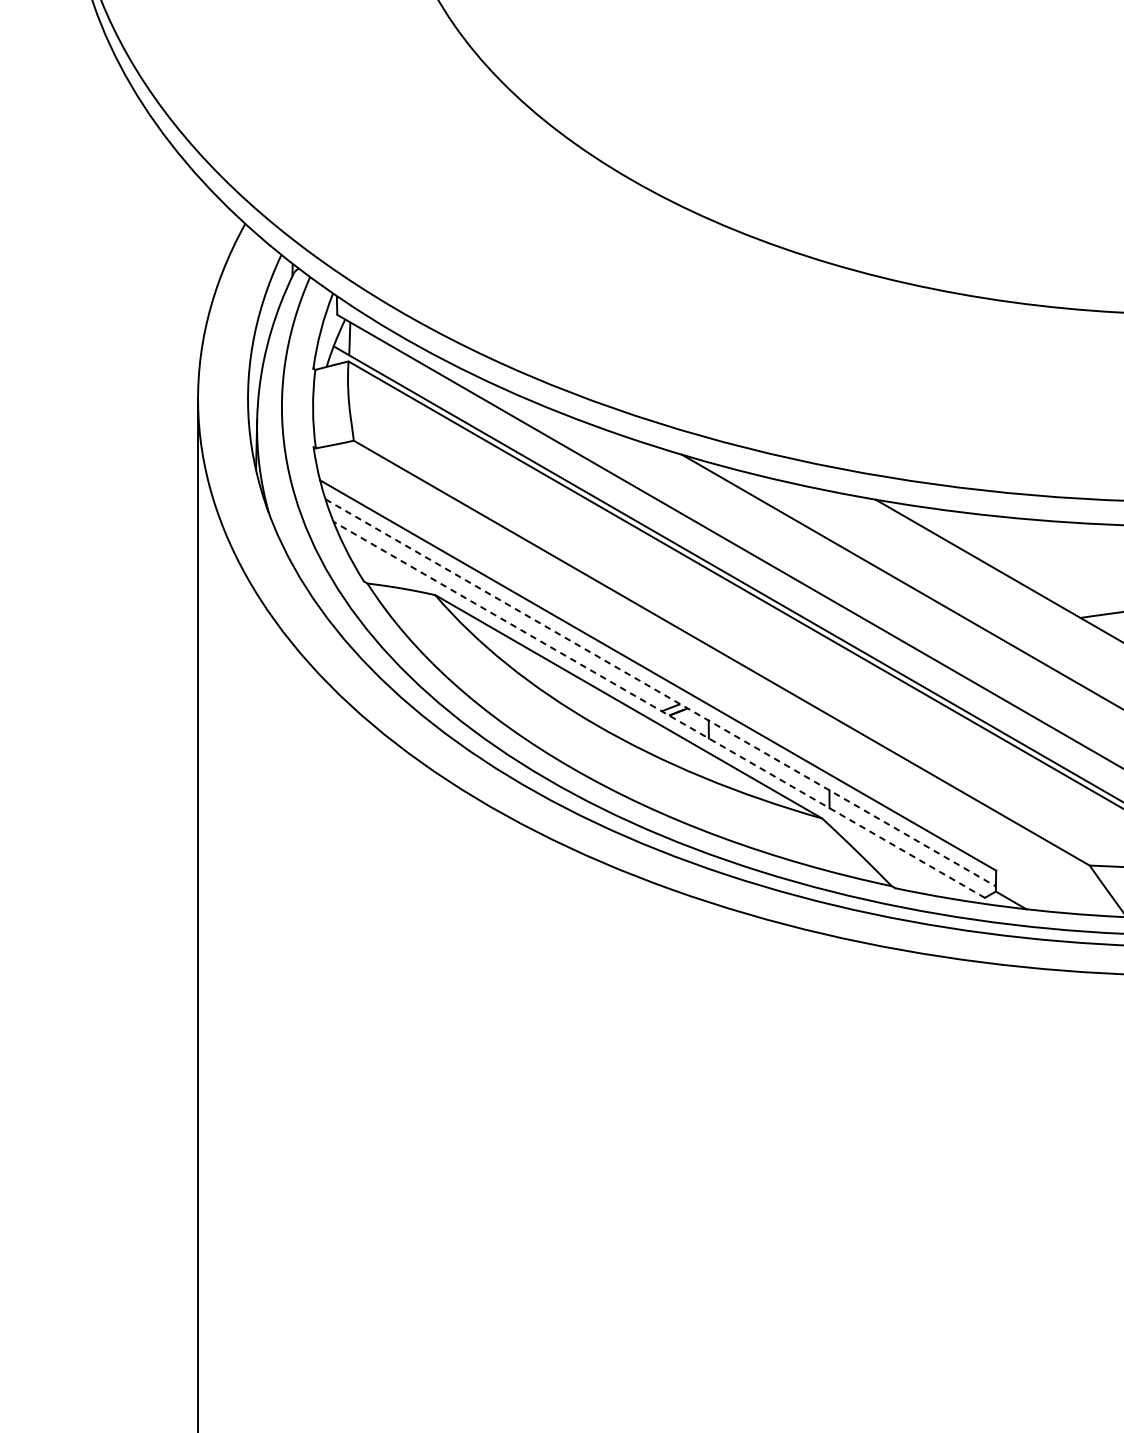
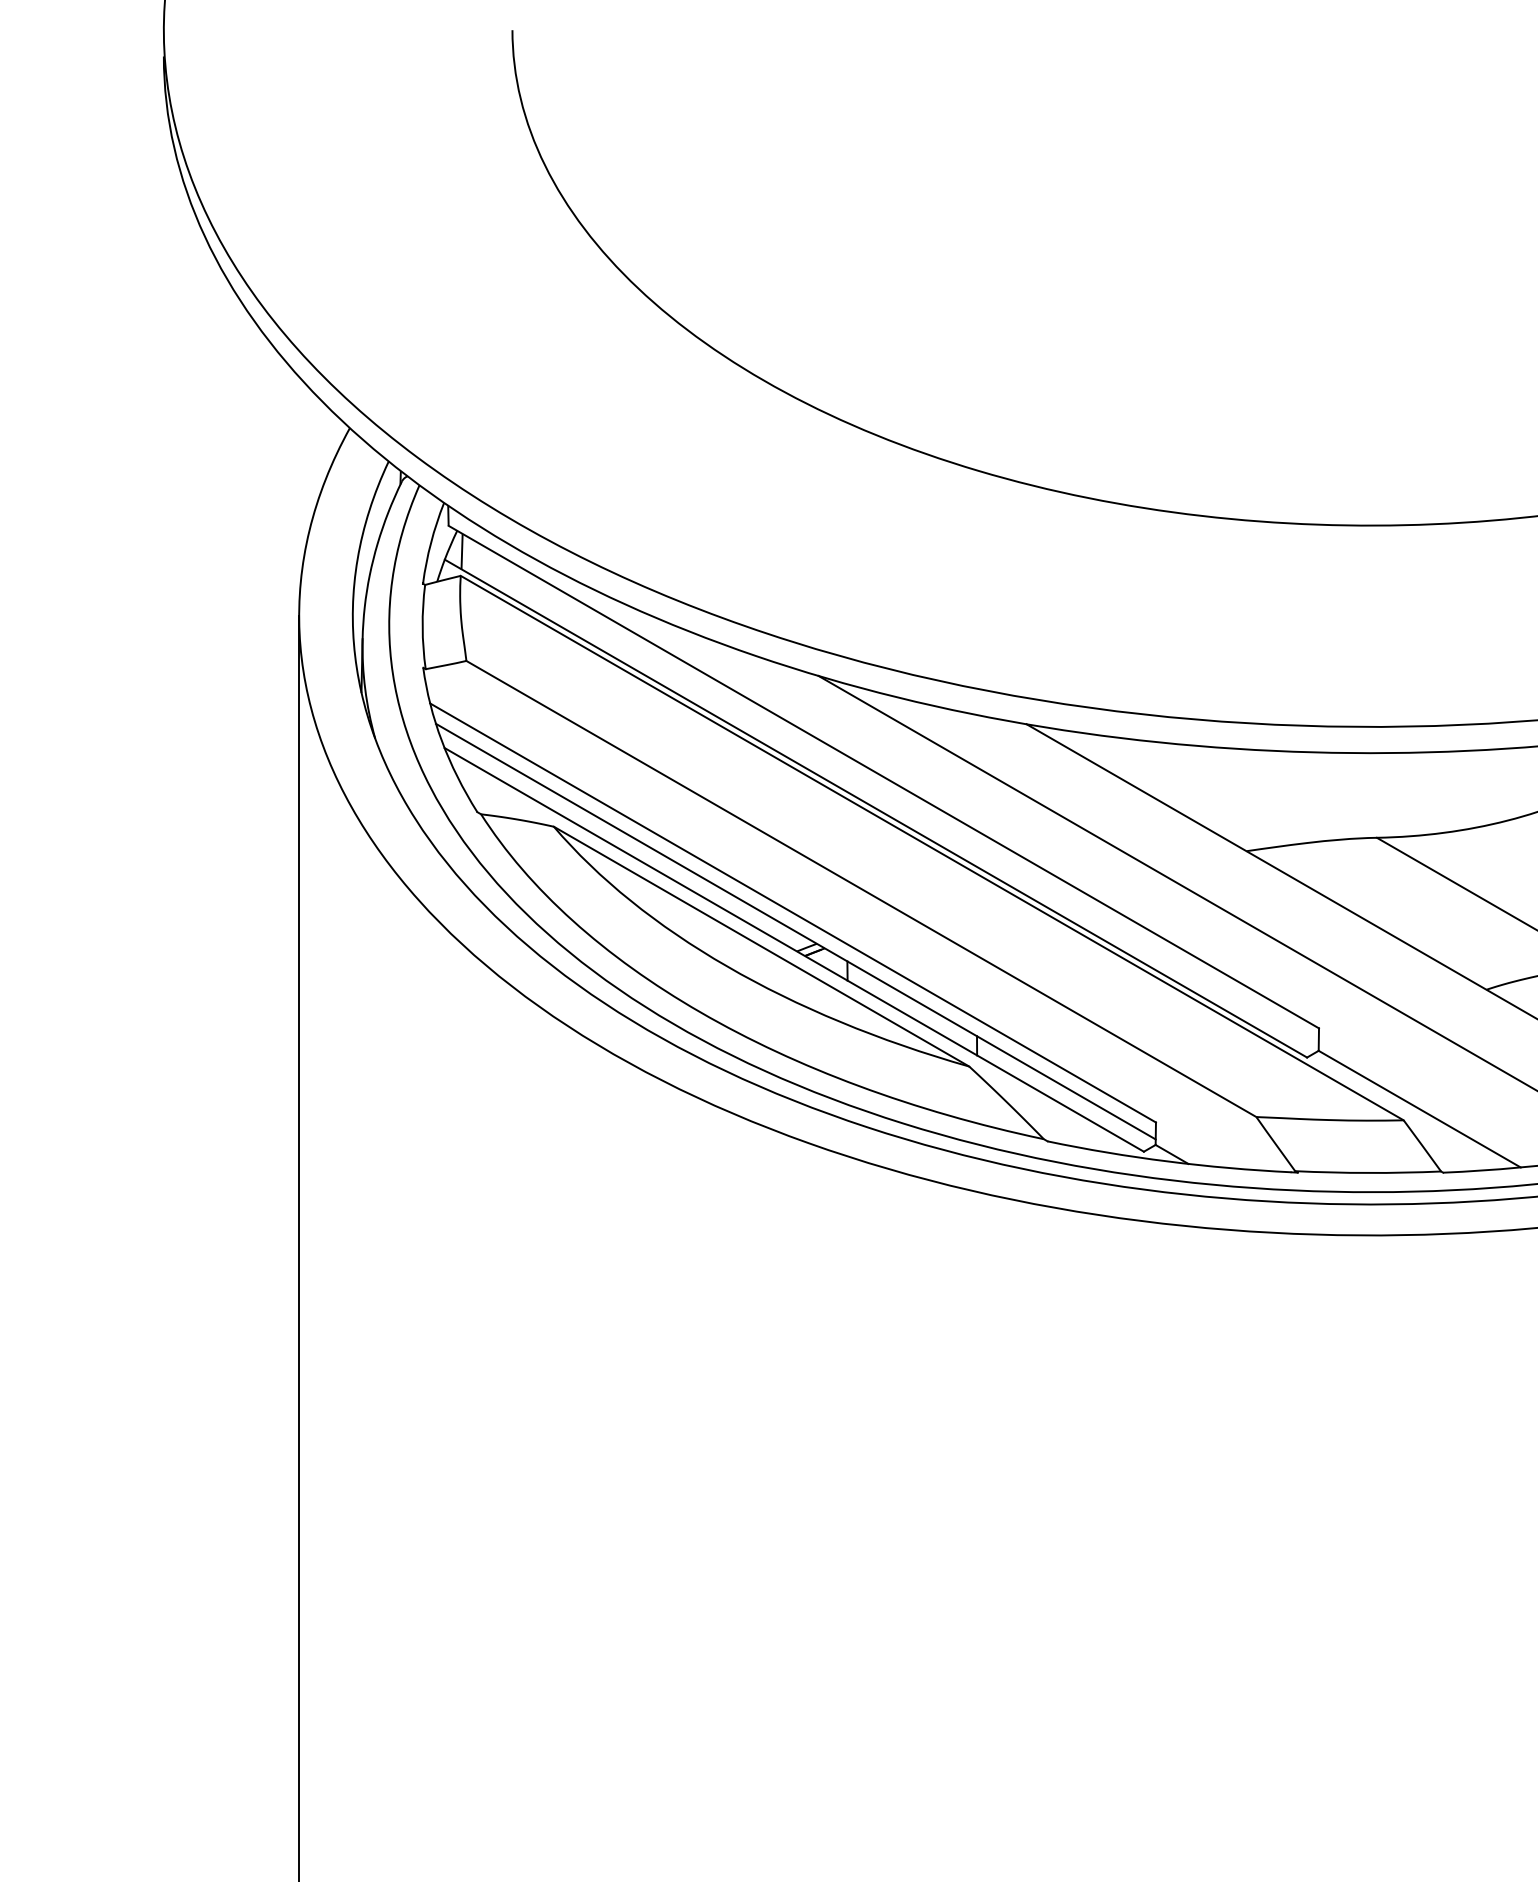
line: (660, 692) -> (795, 931), dashed -> solid
line: (659, 709) -> (794, 949), dashed -> solid

